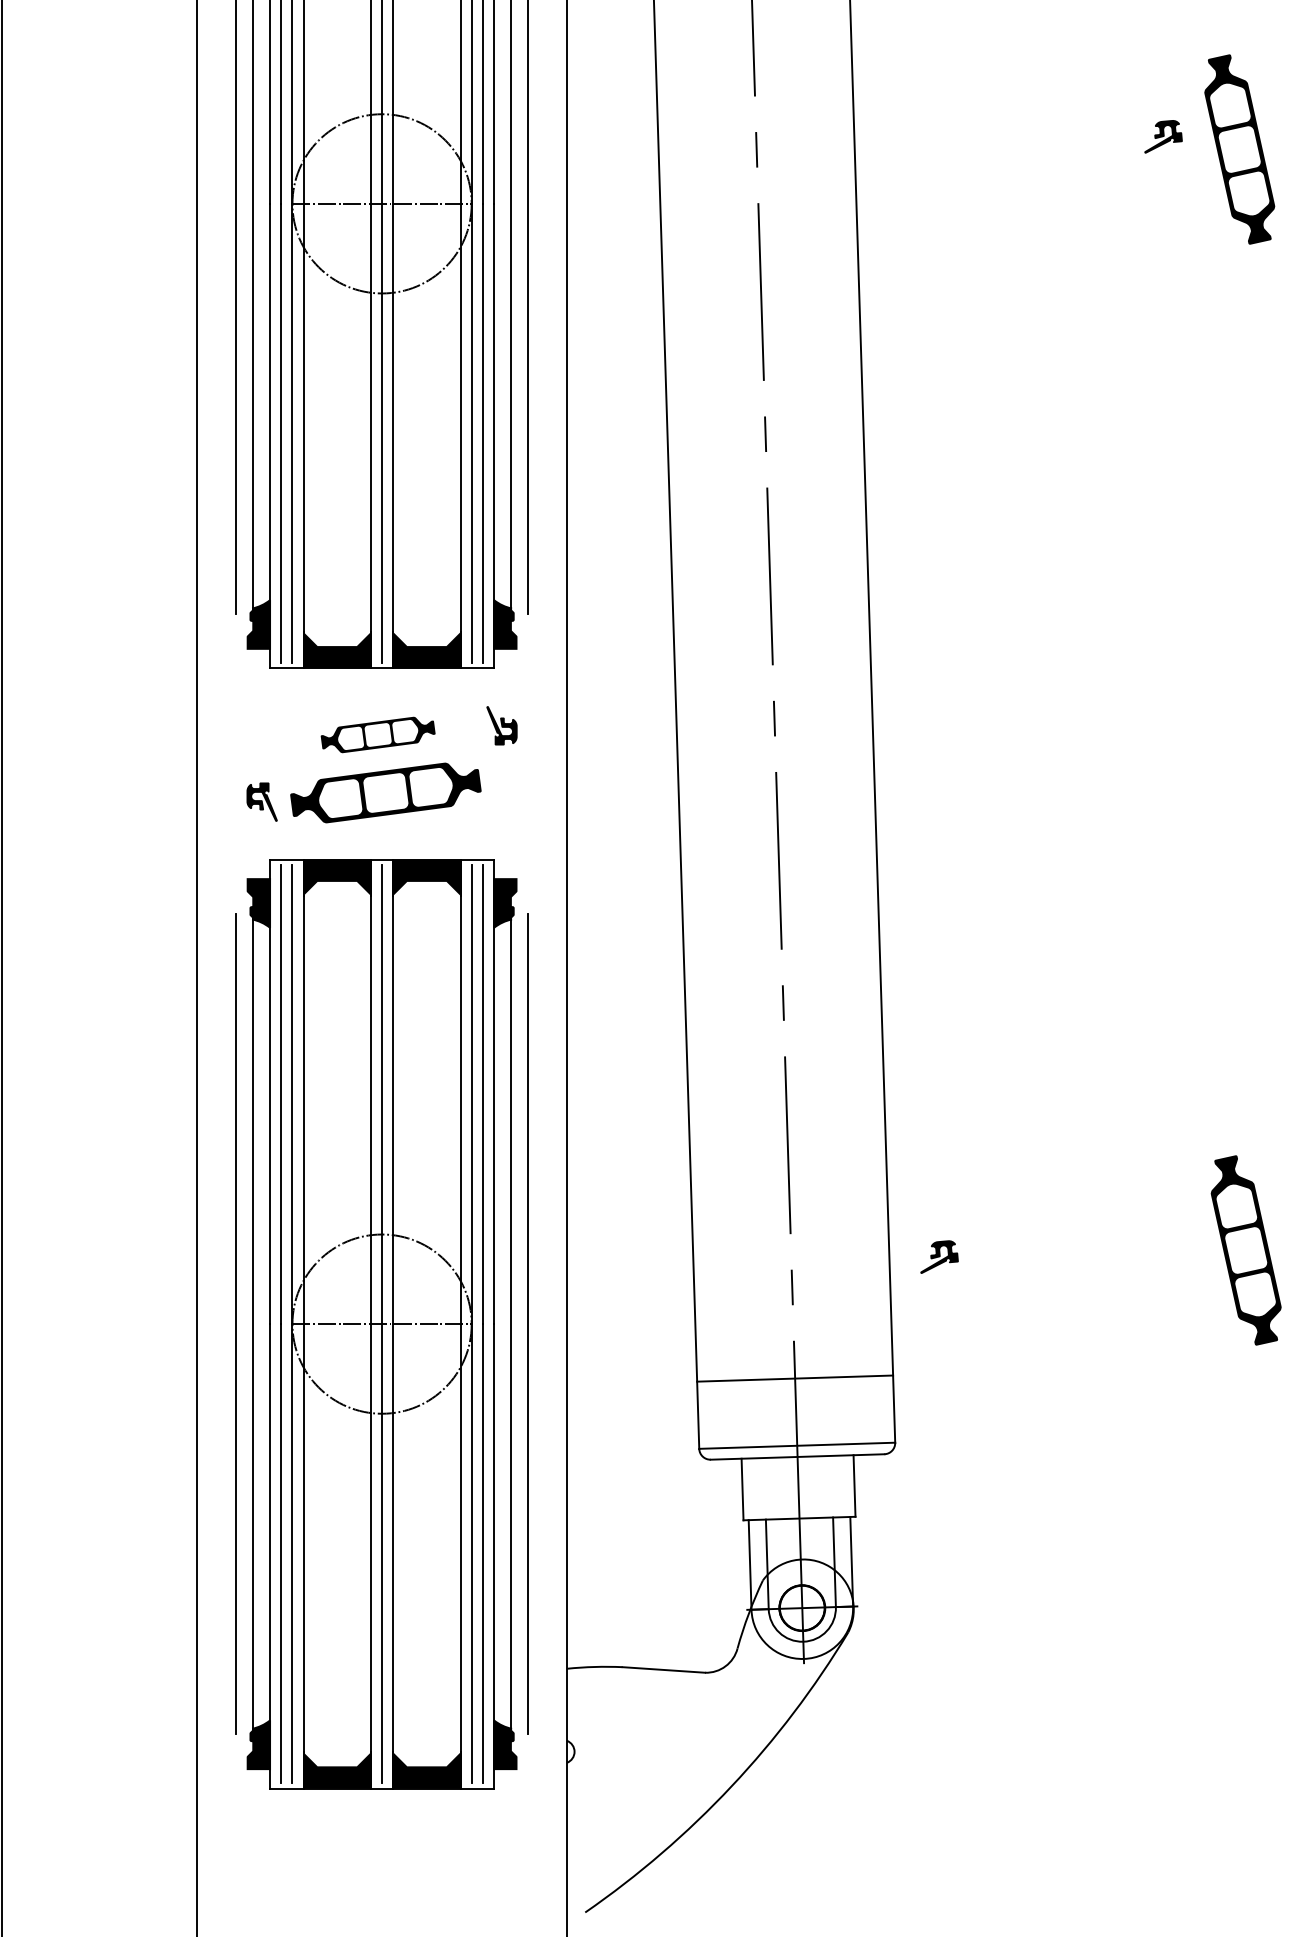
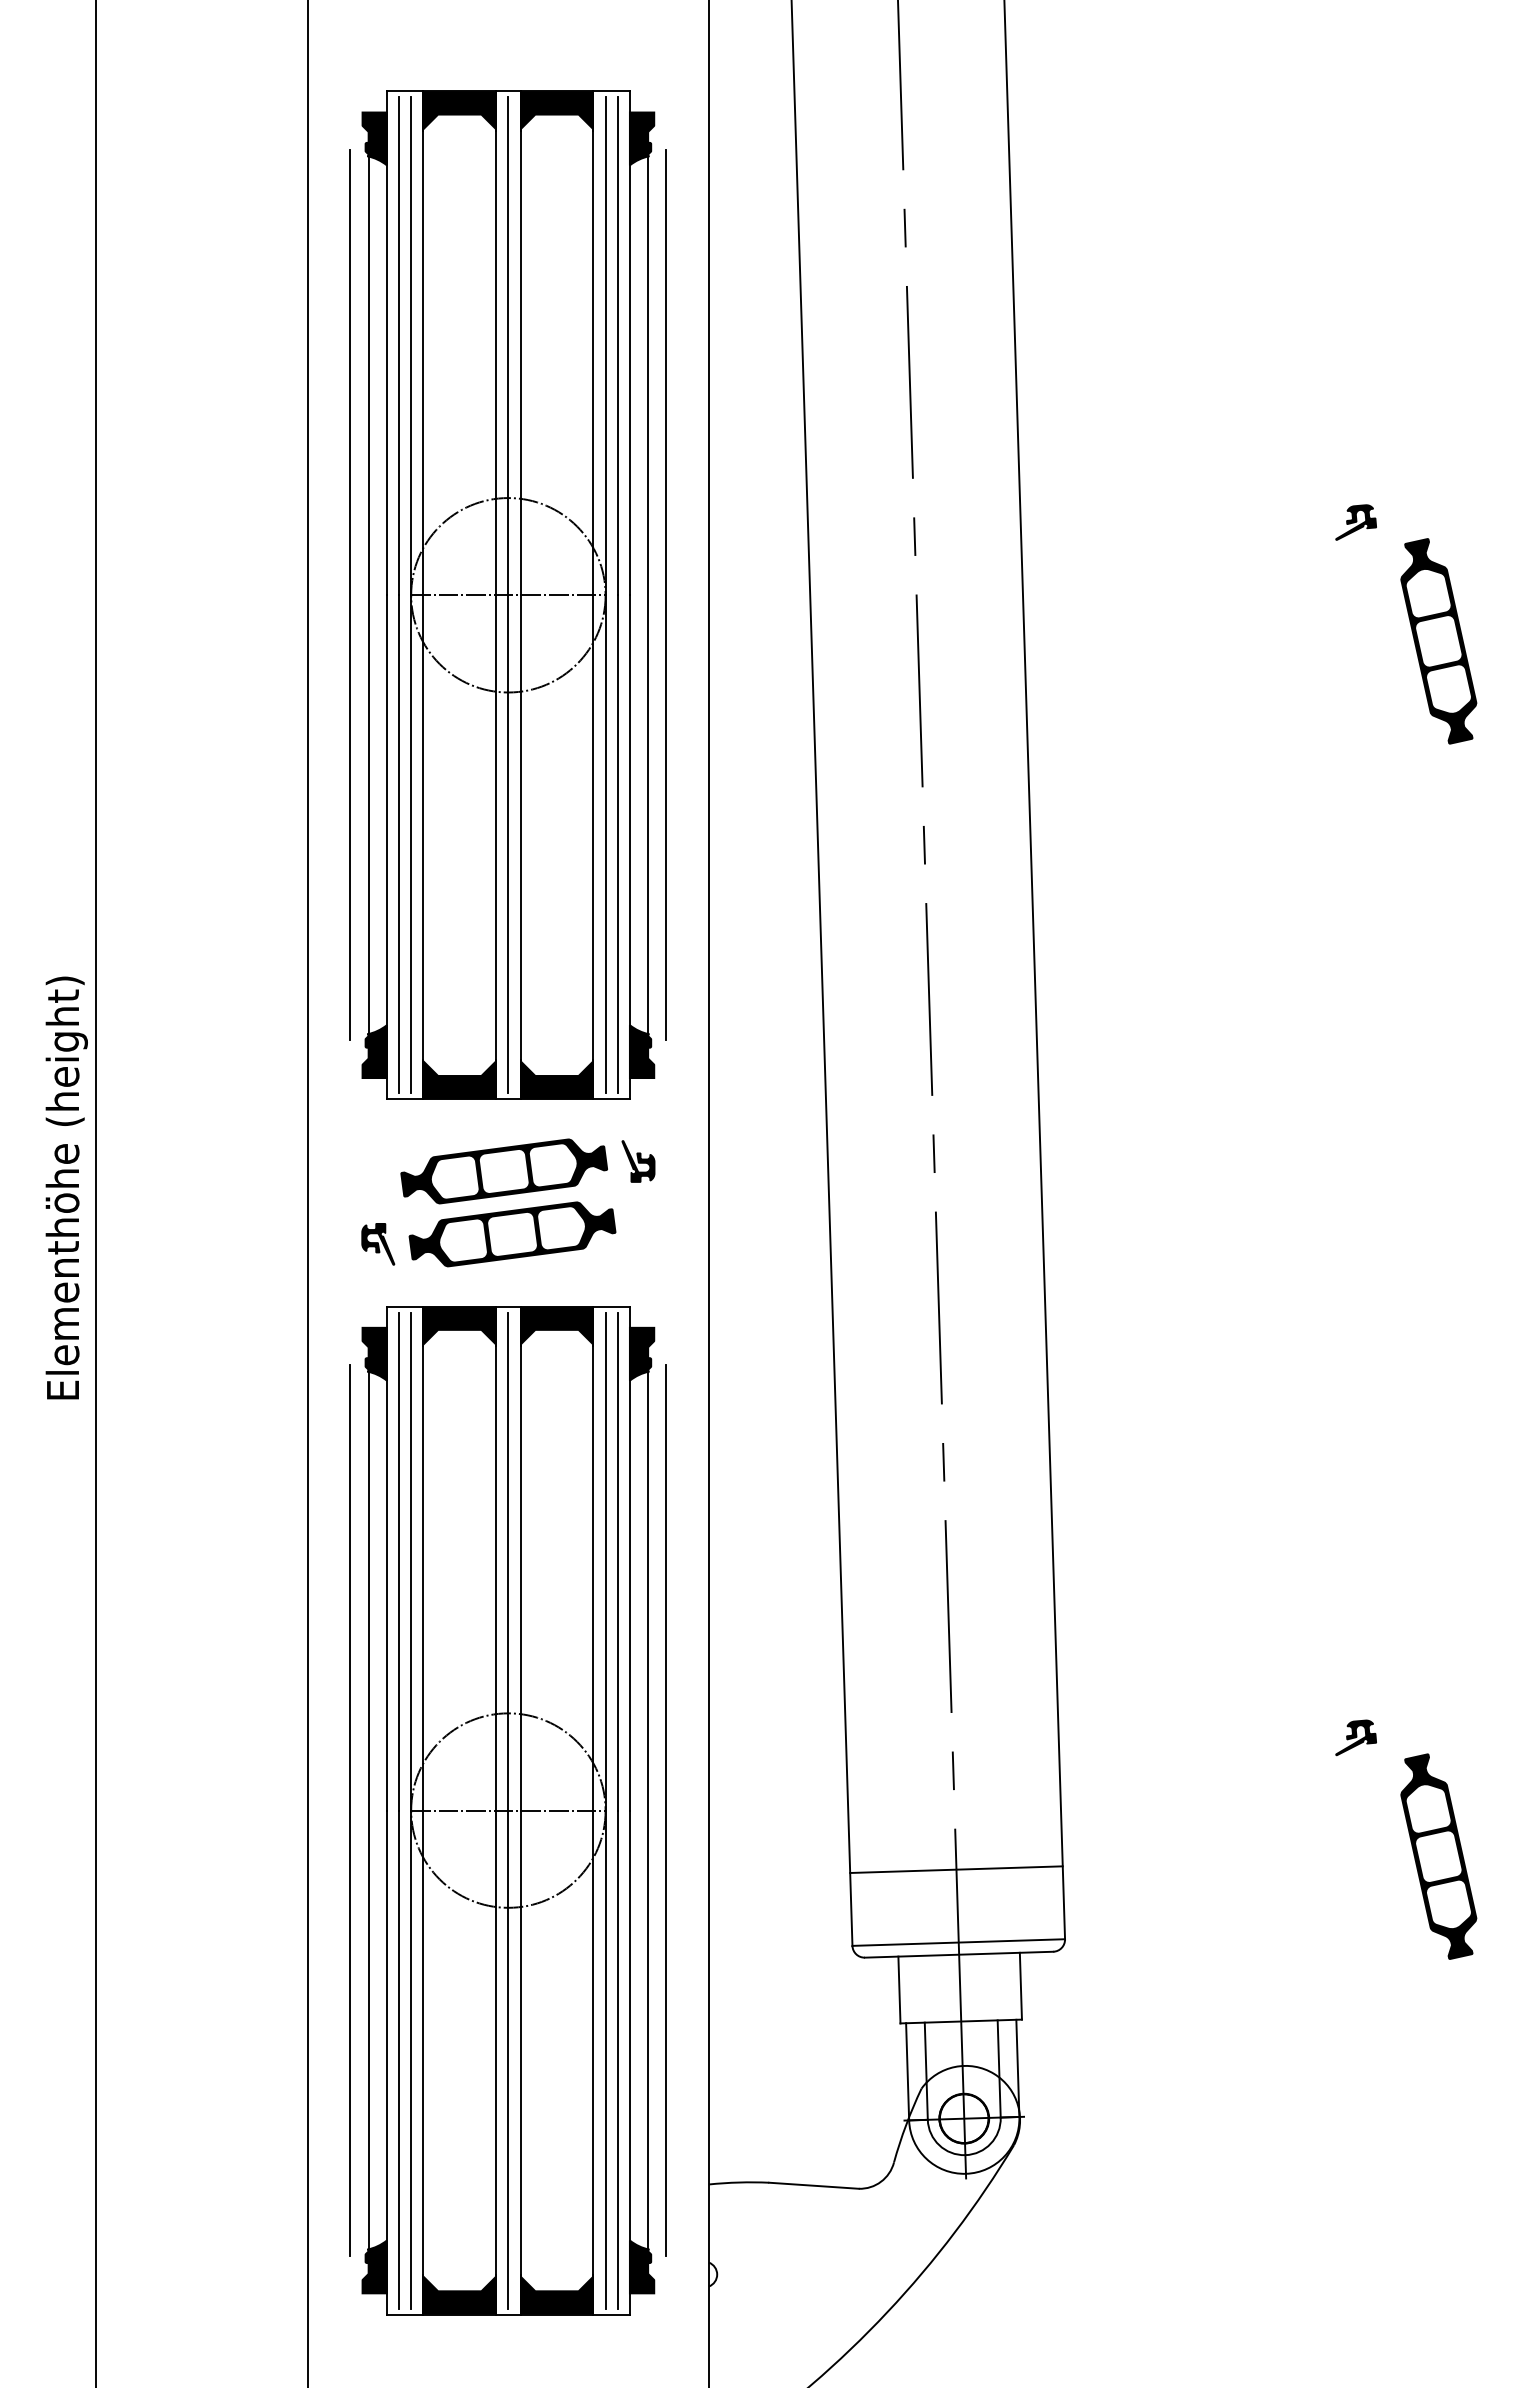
part: (1239, 149) -> (1438, 641), moved
part: (377, 735) -> (503, 1171), size x1.67
part: (1245, 1250) -> (1438, 1856), moved
part: (938, 1256) -> (1355, 1737), moved

